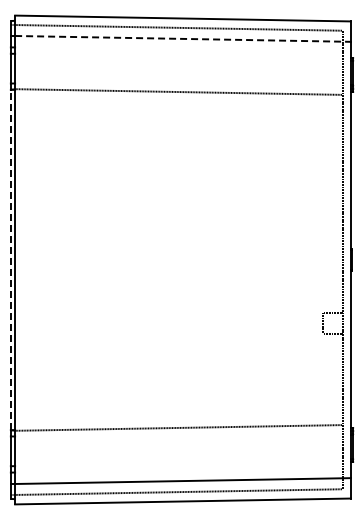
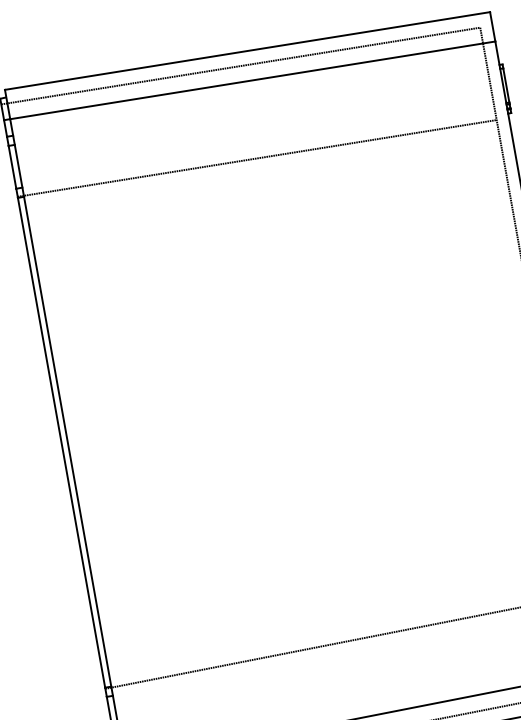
line: (183, 38) -> (253, 79), dashed -> solid
line: (10, 259) -> (60, 442), dashed -> solid

